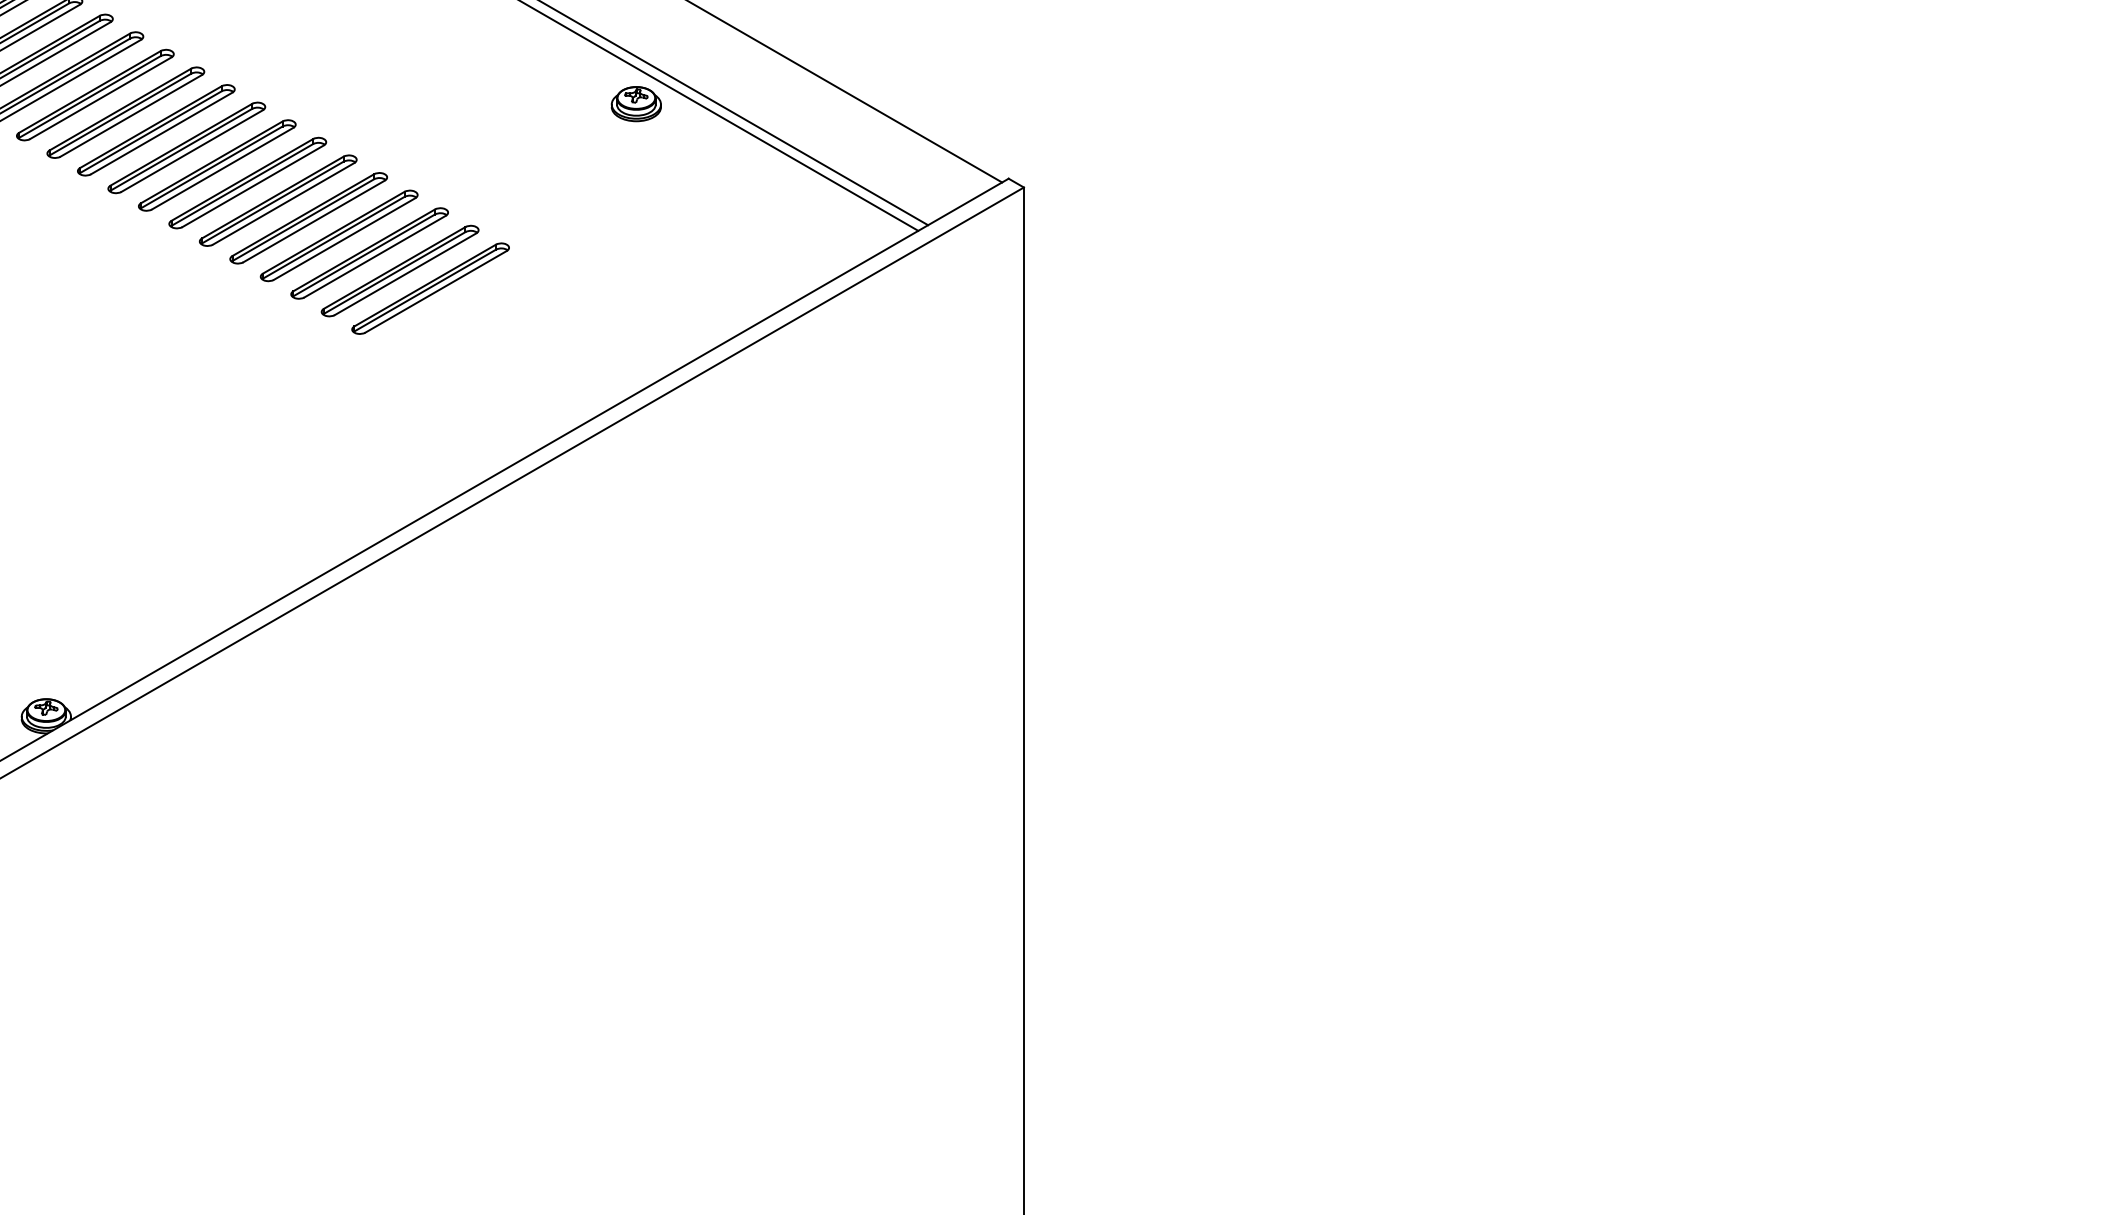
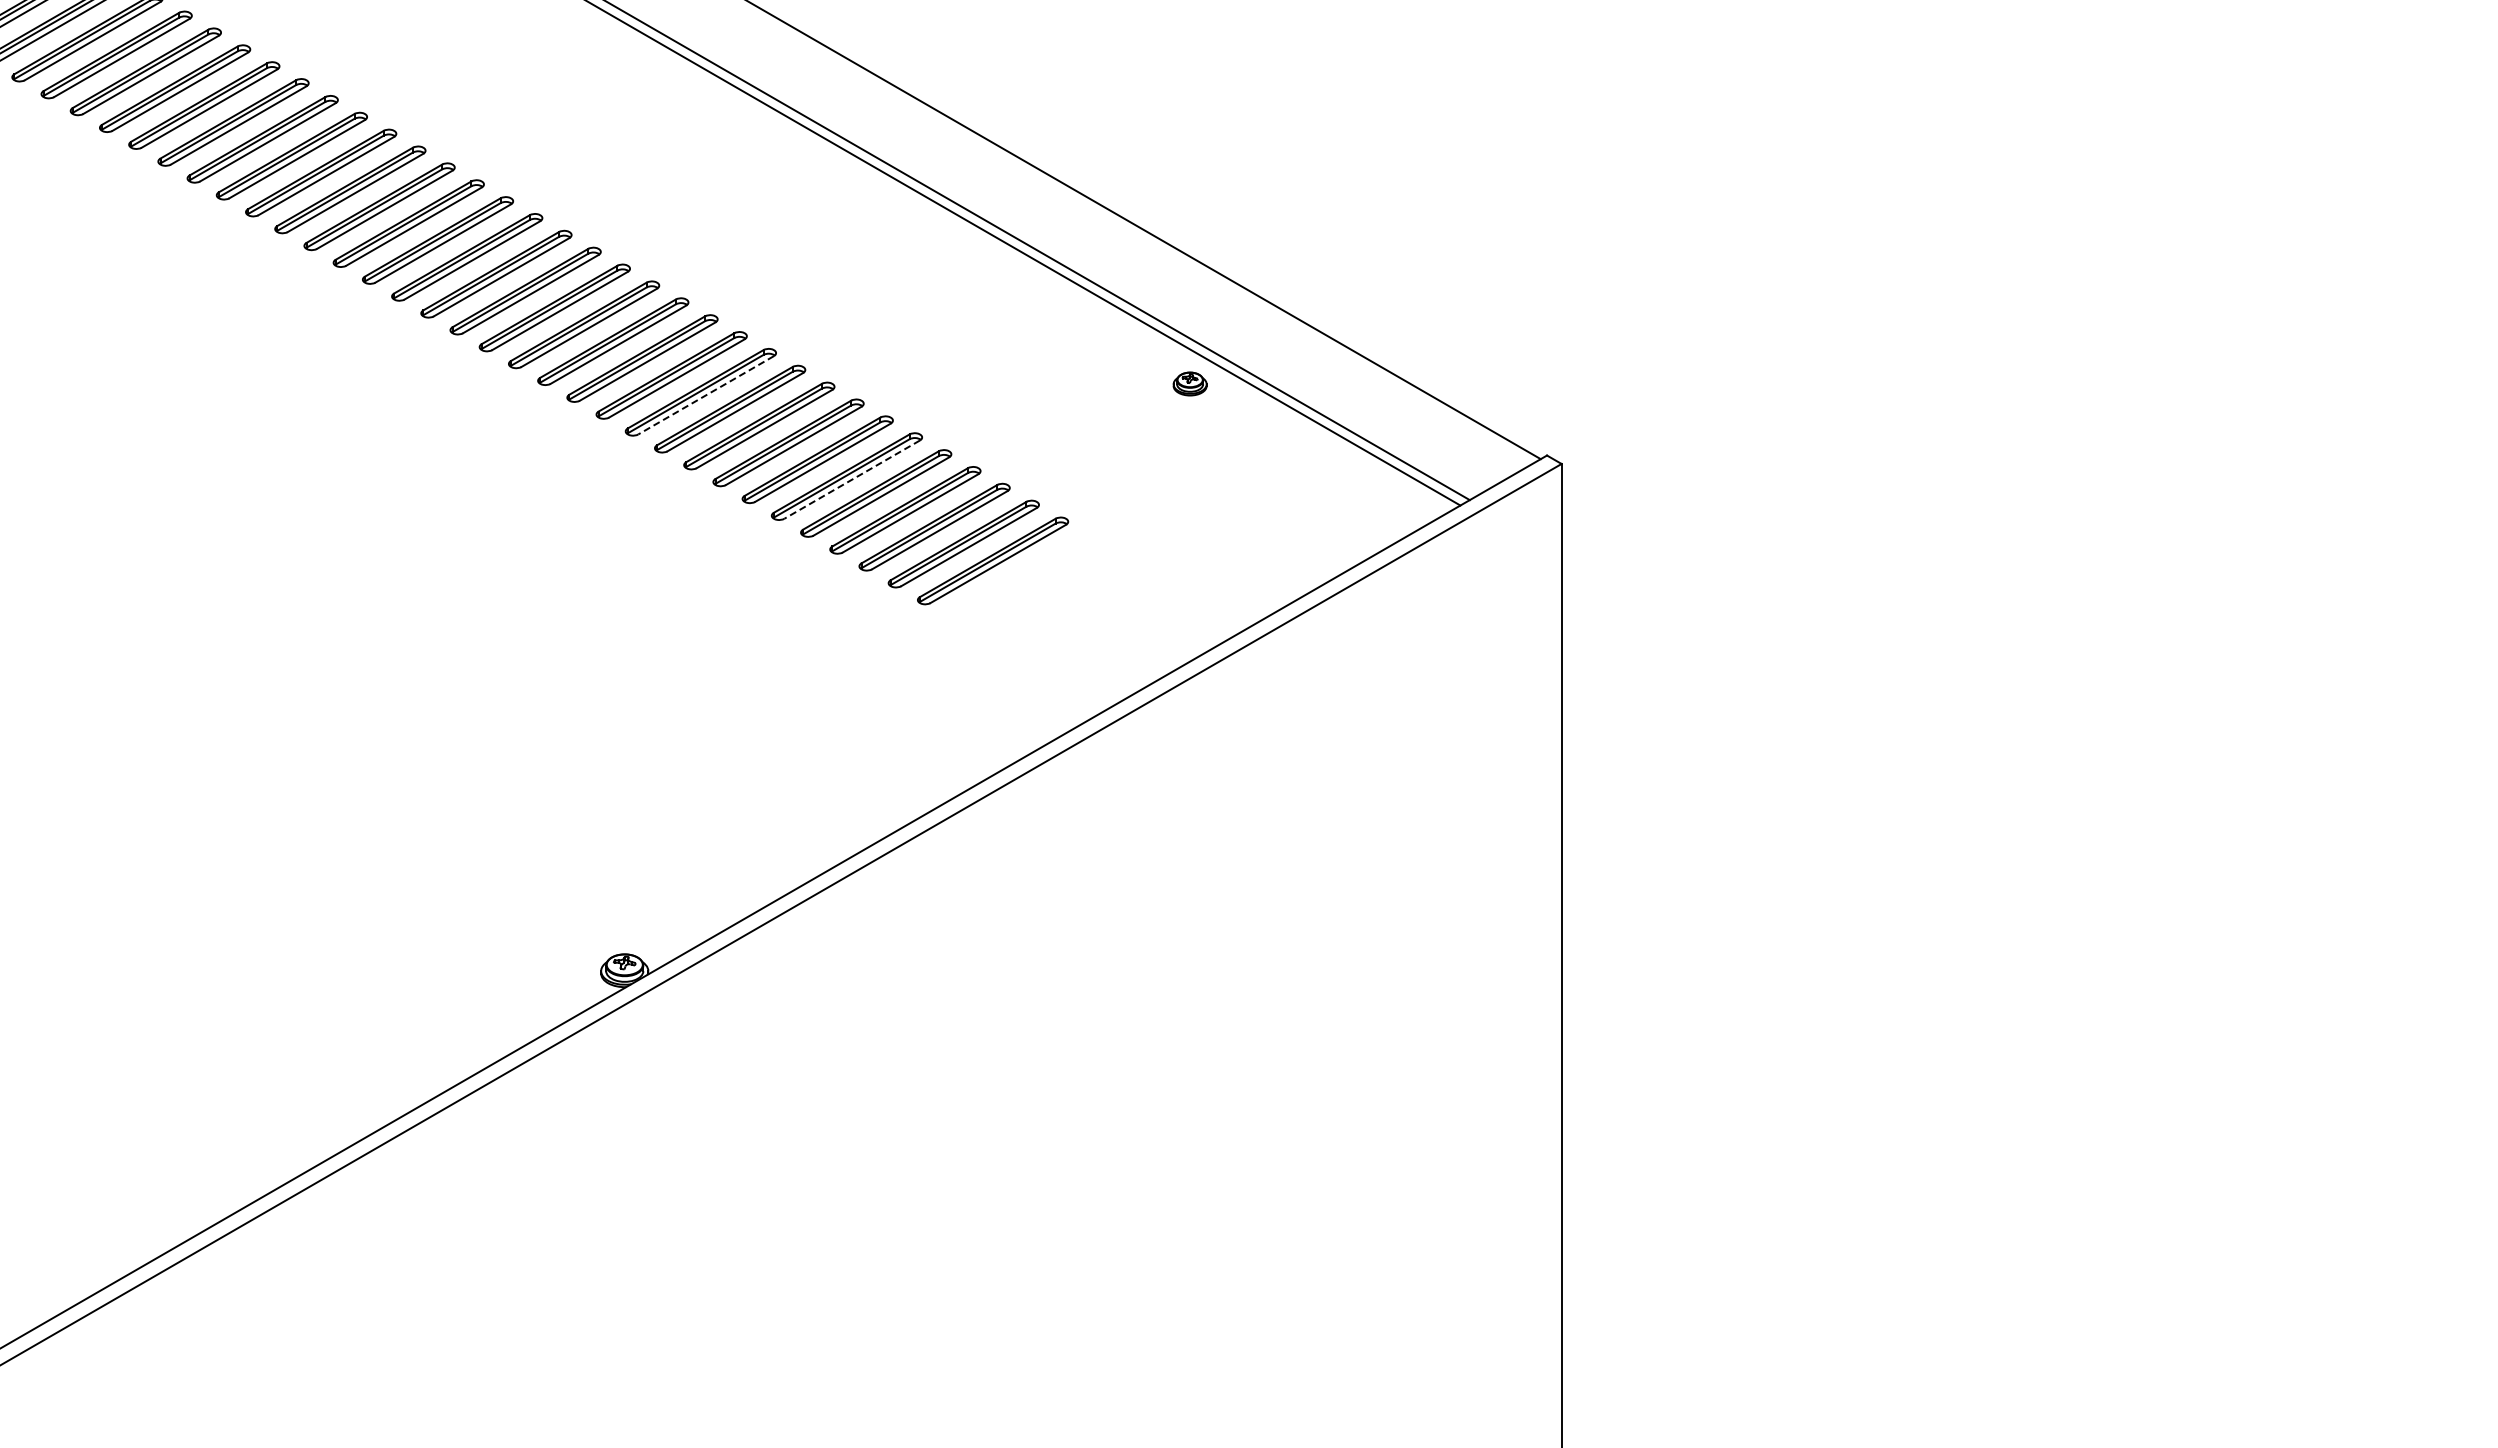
part: (635, 103) -> (1189, 383), size x0.7
line: (130, 116) -> (705, 395), solid -> dashed
line: (282, 203) -> (851, 479), solid -> dashed

